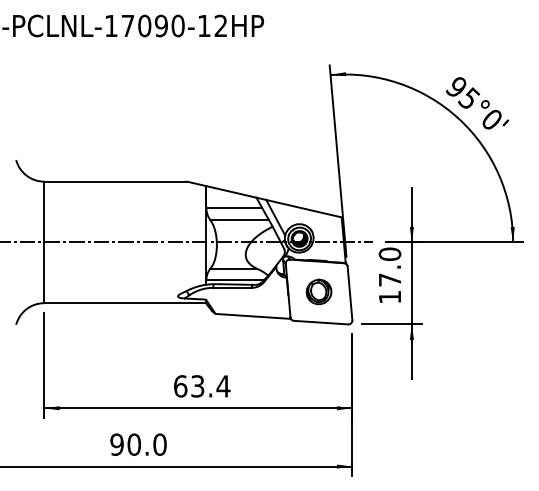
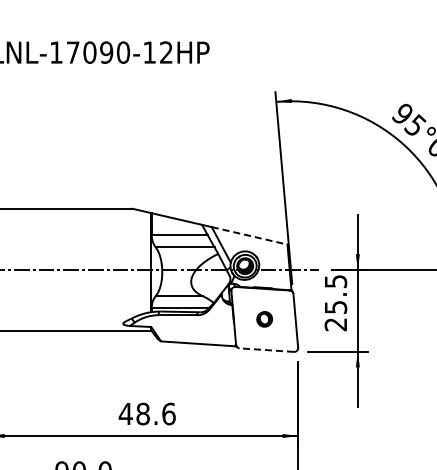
line: (304, 208) -> (250, 235), solid -> dashed
text: (389, 275) -> (335, 302), 17.0 -> 25.5
part: (318, 291) -> (264, 318), size x0.6
line: (320, 322) -> (266, 349), solid -> dashed
text: (201, 386) -> (146, 414), 63.4 -> 48.6

